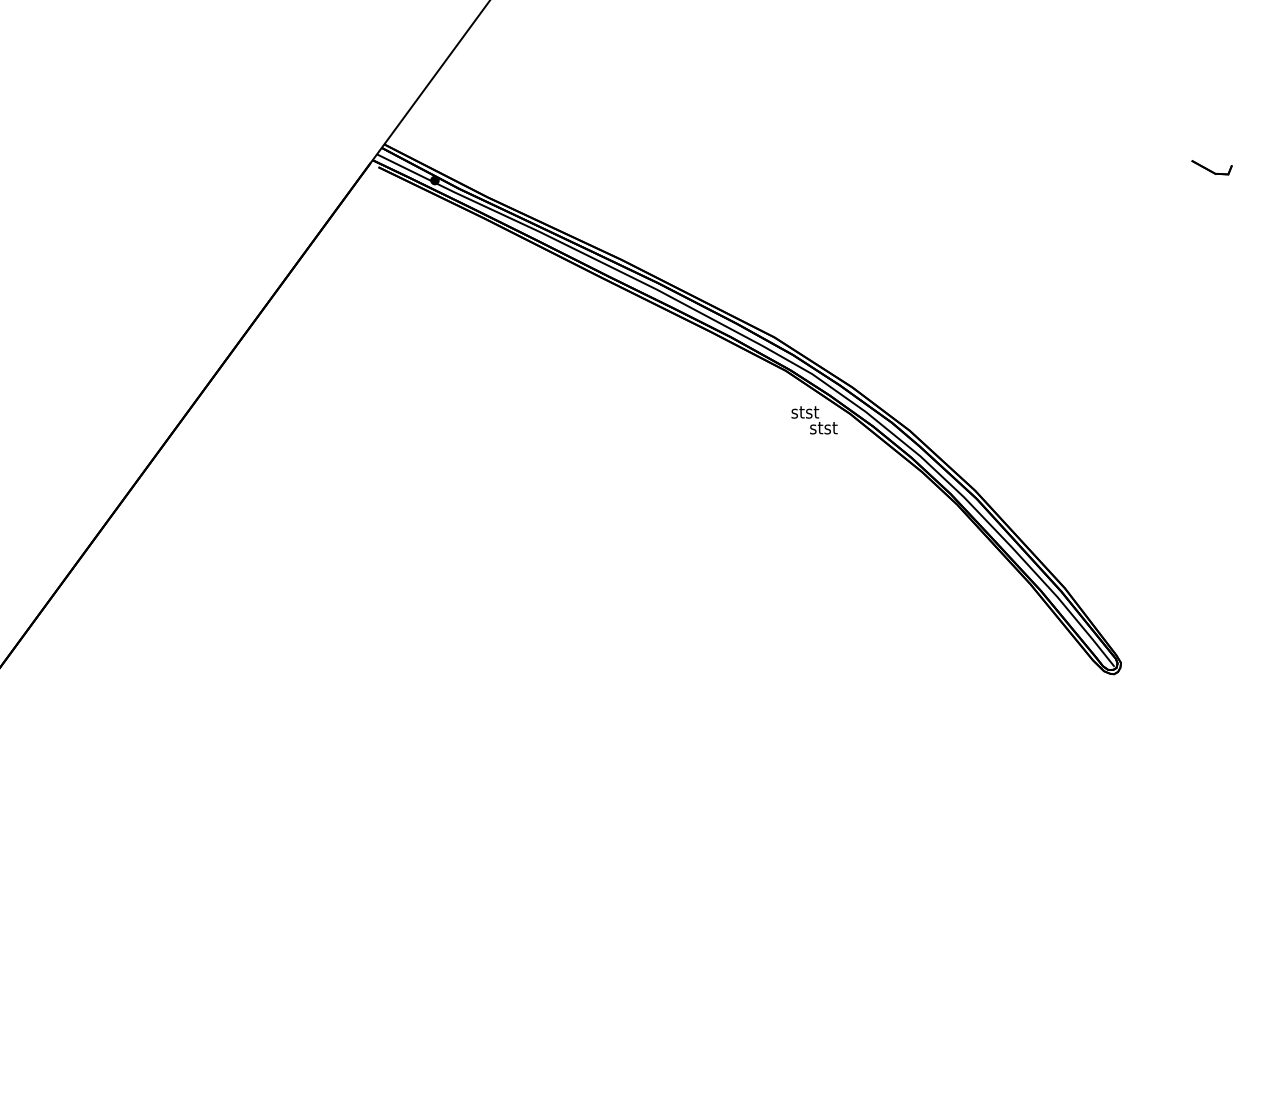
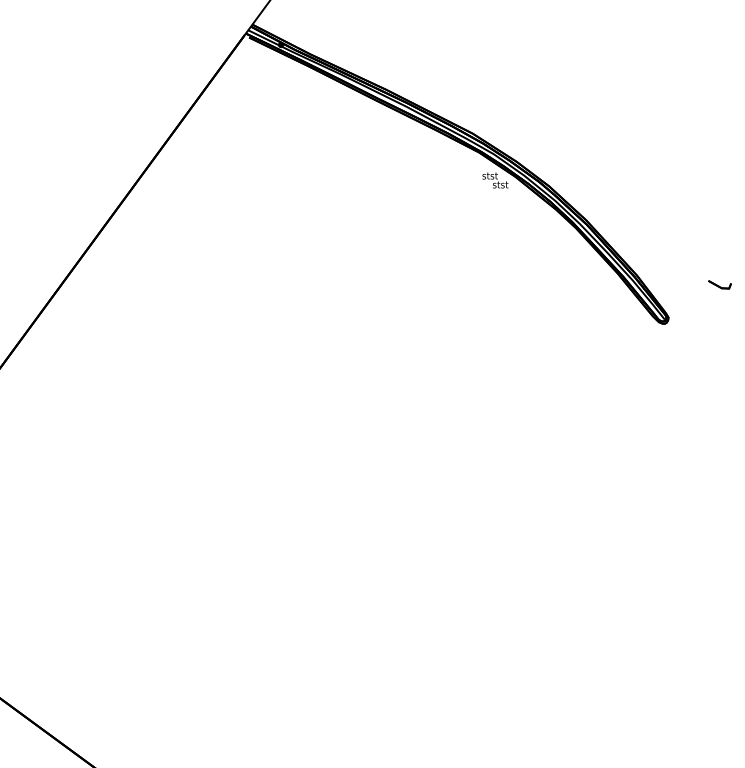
part: (1211, 167) -> (719, 284), moved

